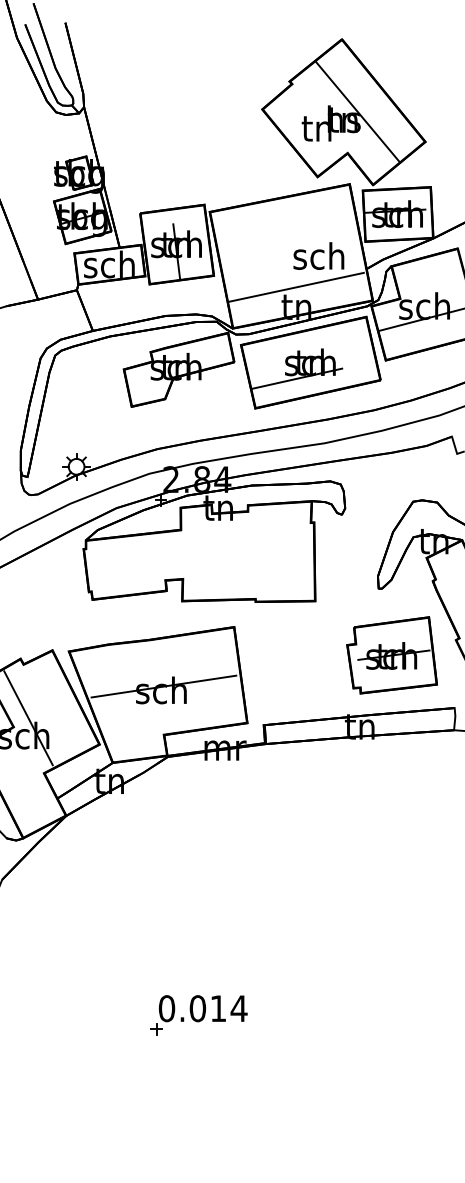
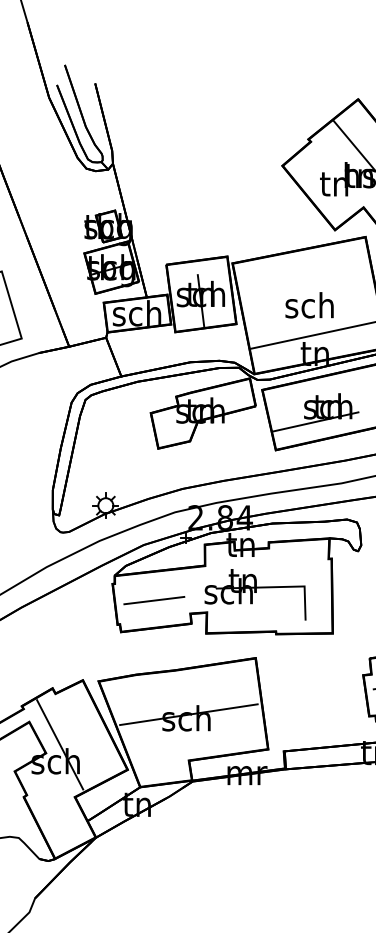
text: (318, 255) -> (309, 304), moved
part: (233, 560) -> (255, 594), added
line: (127, 566) -> (154, 600), added

